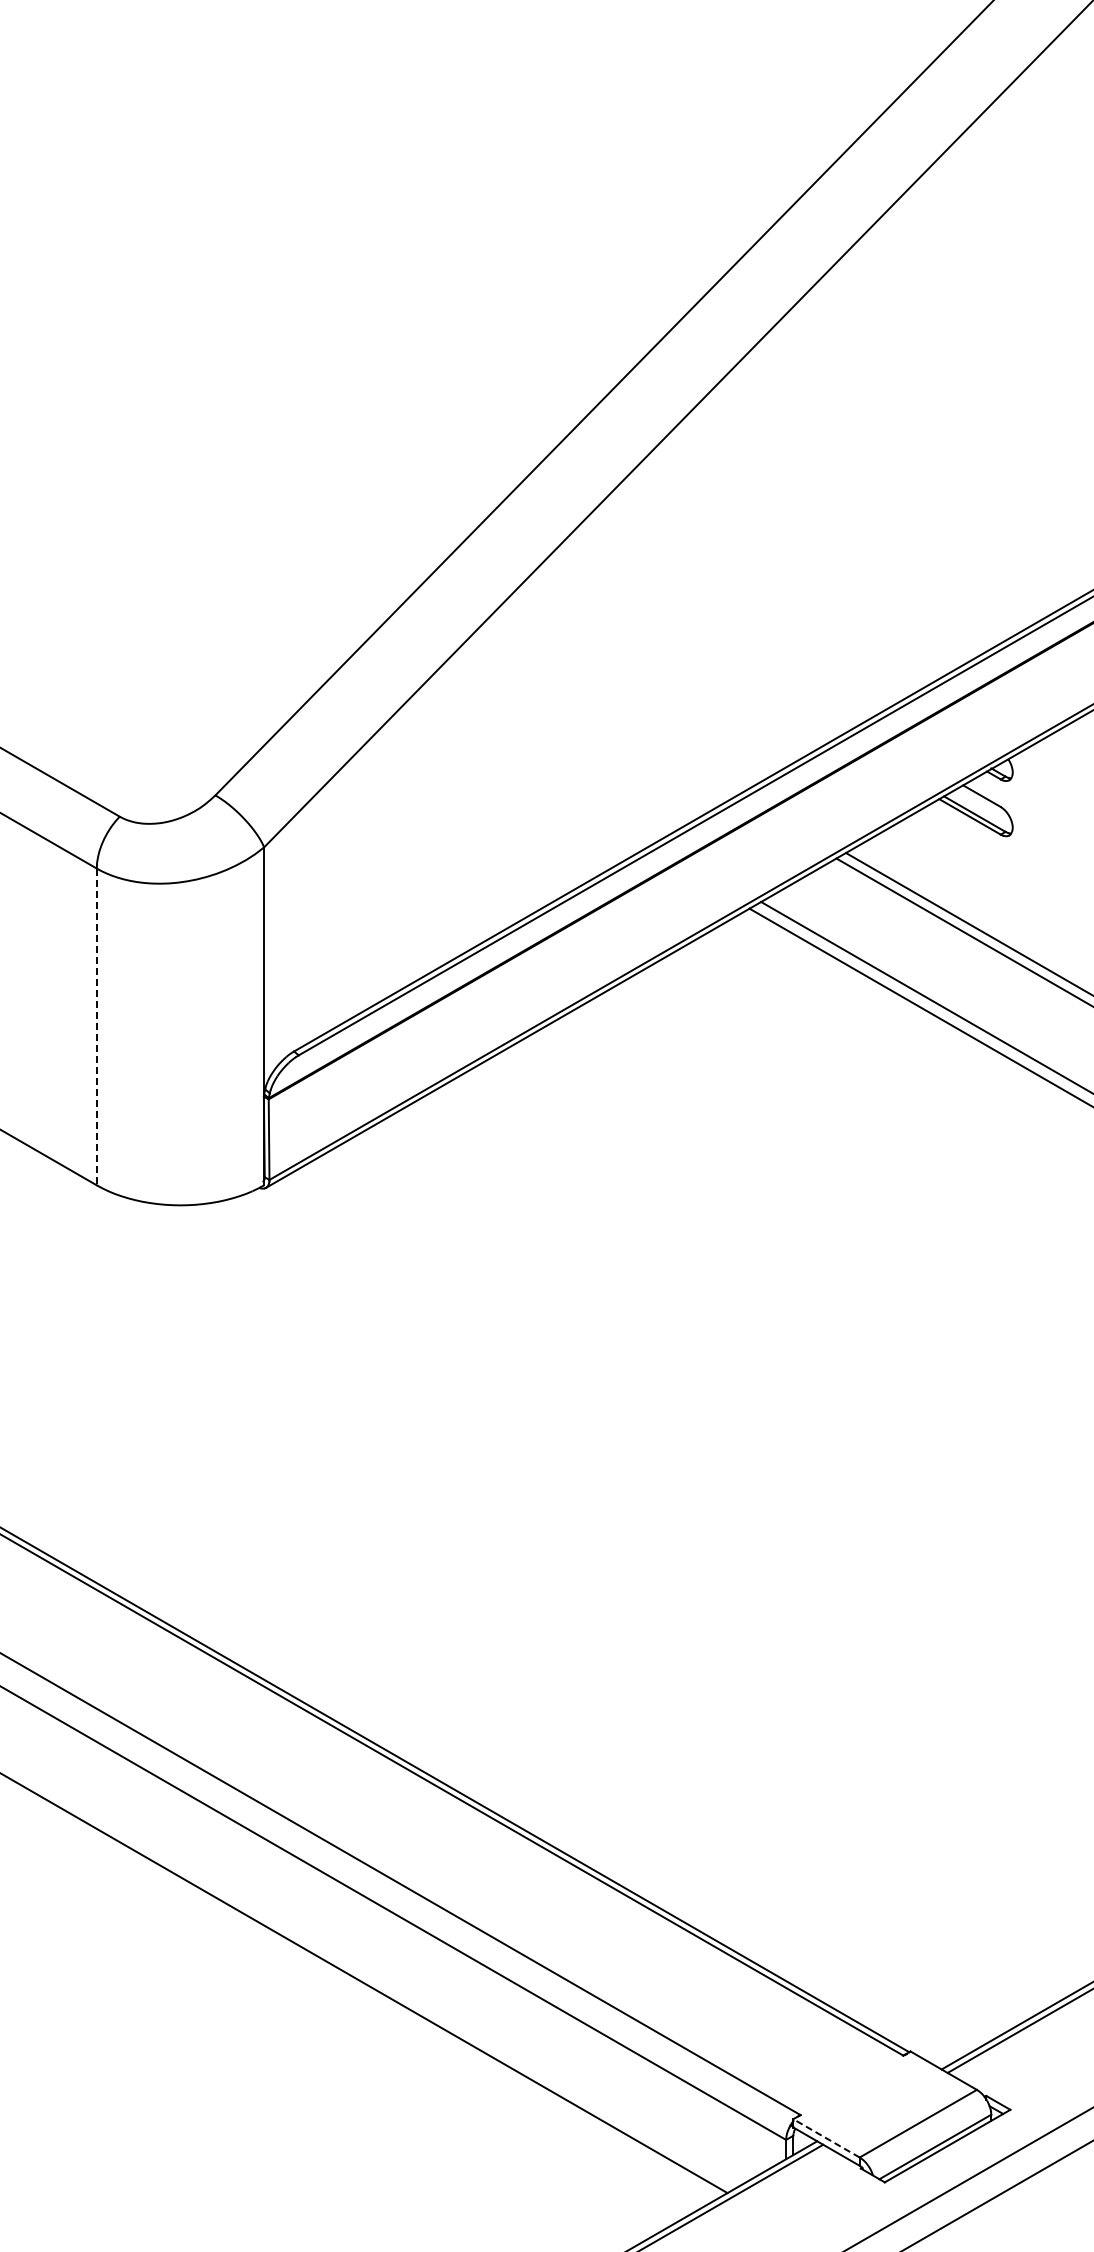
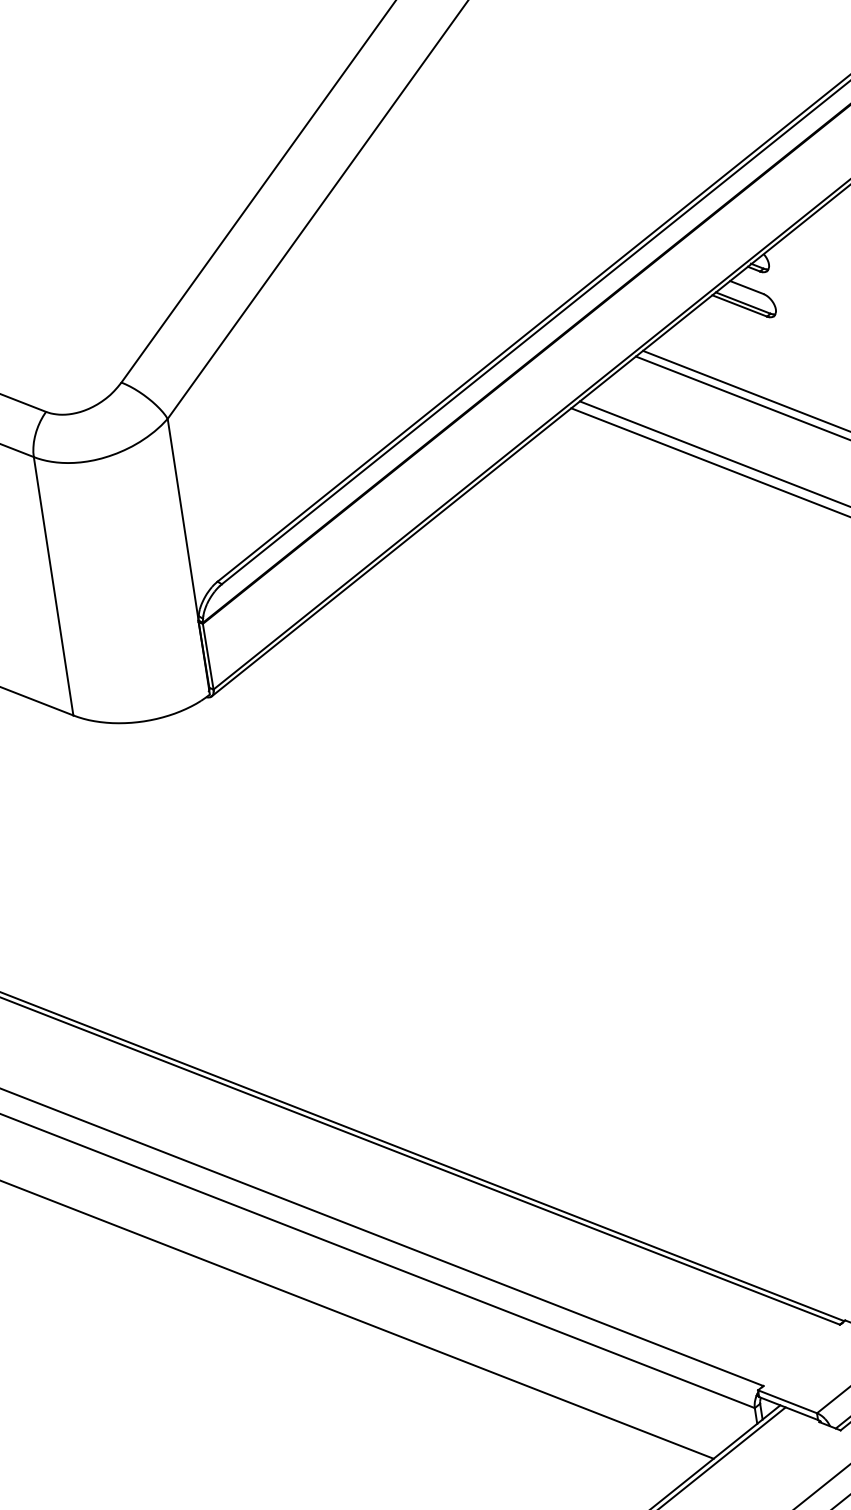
line: (96, 1027) -> (53, 586), dashed -> solid
line: (826, 2138) -> (787, 1401), dashed -> solid

